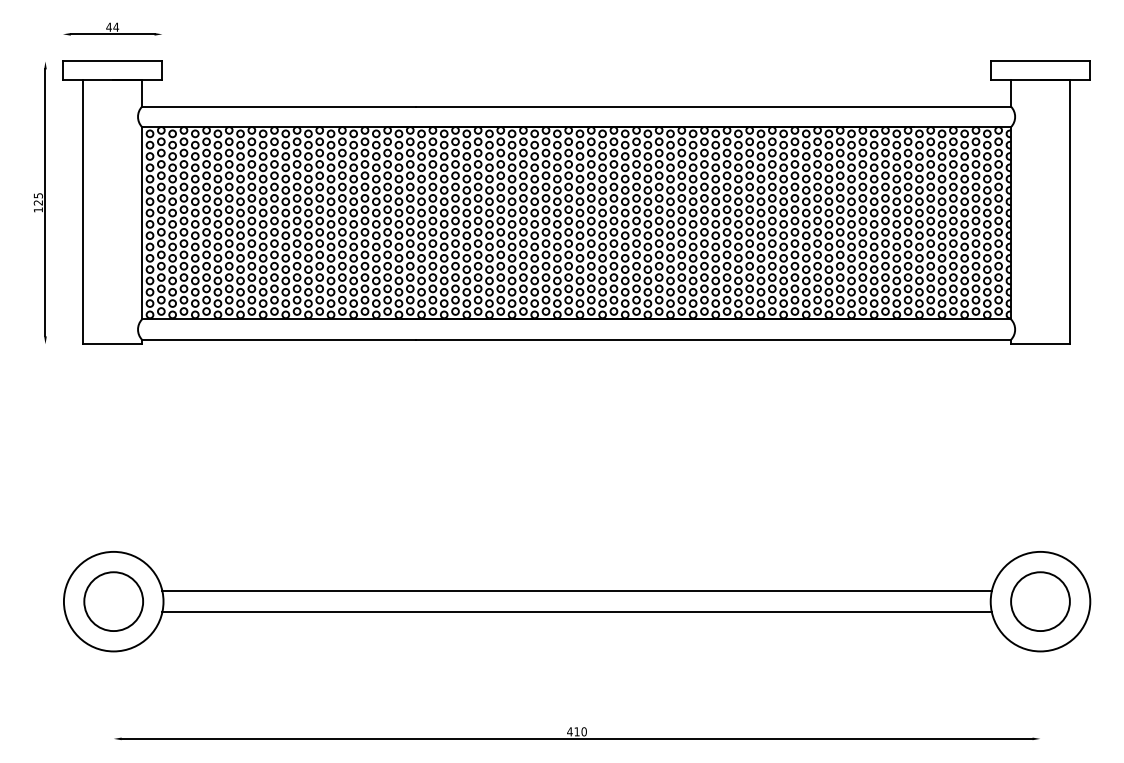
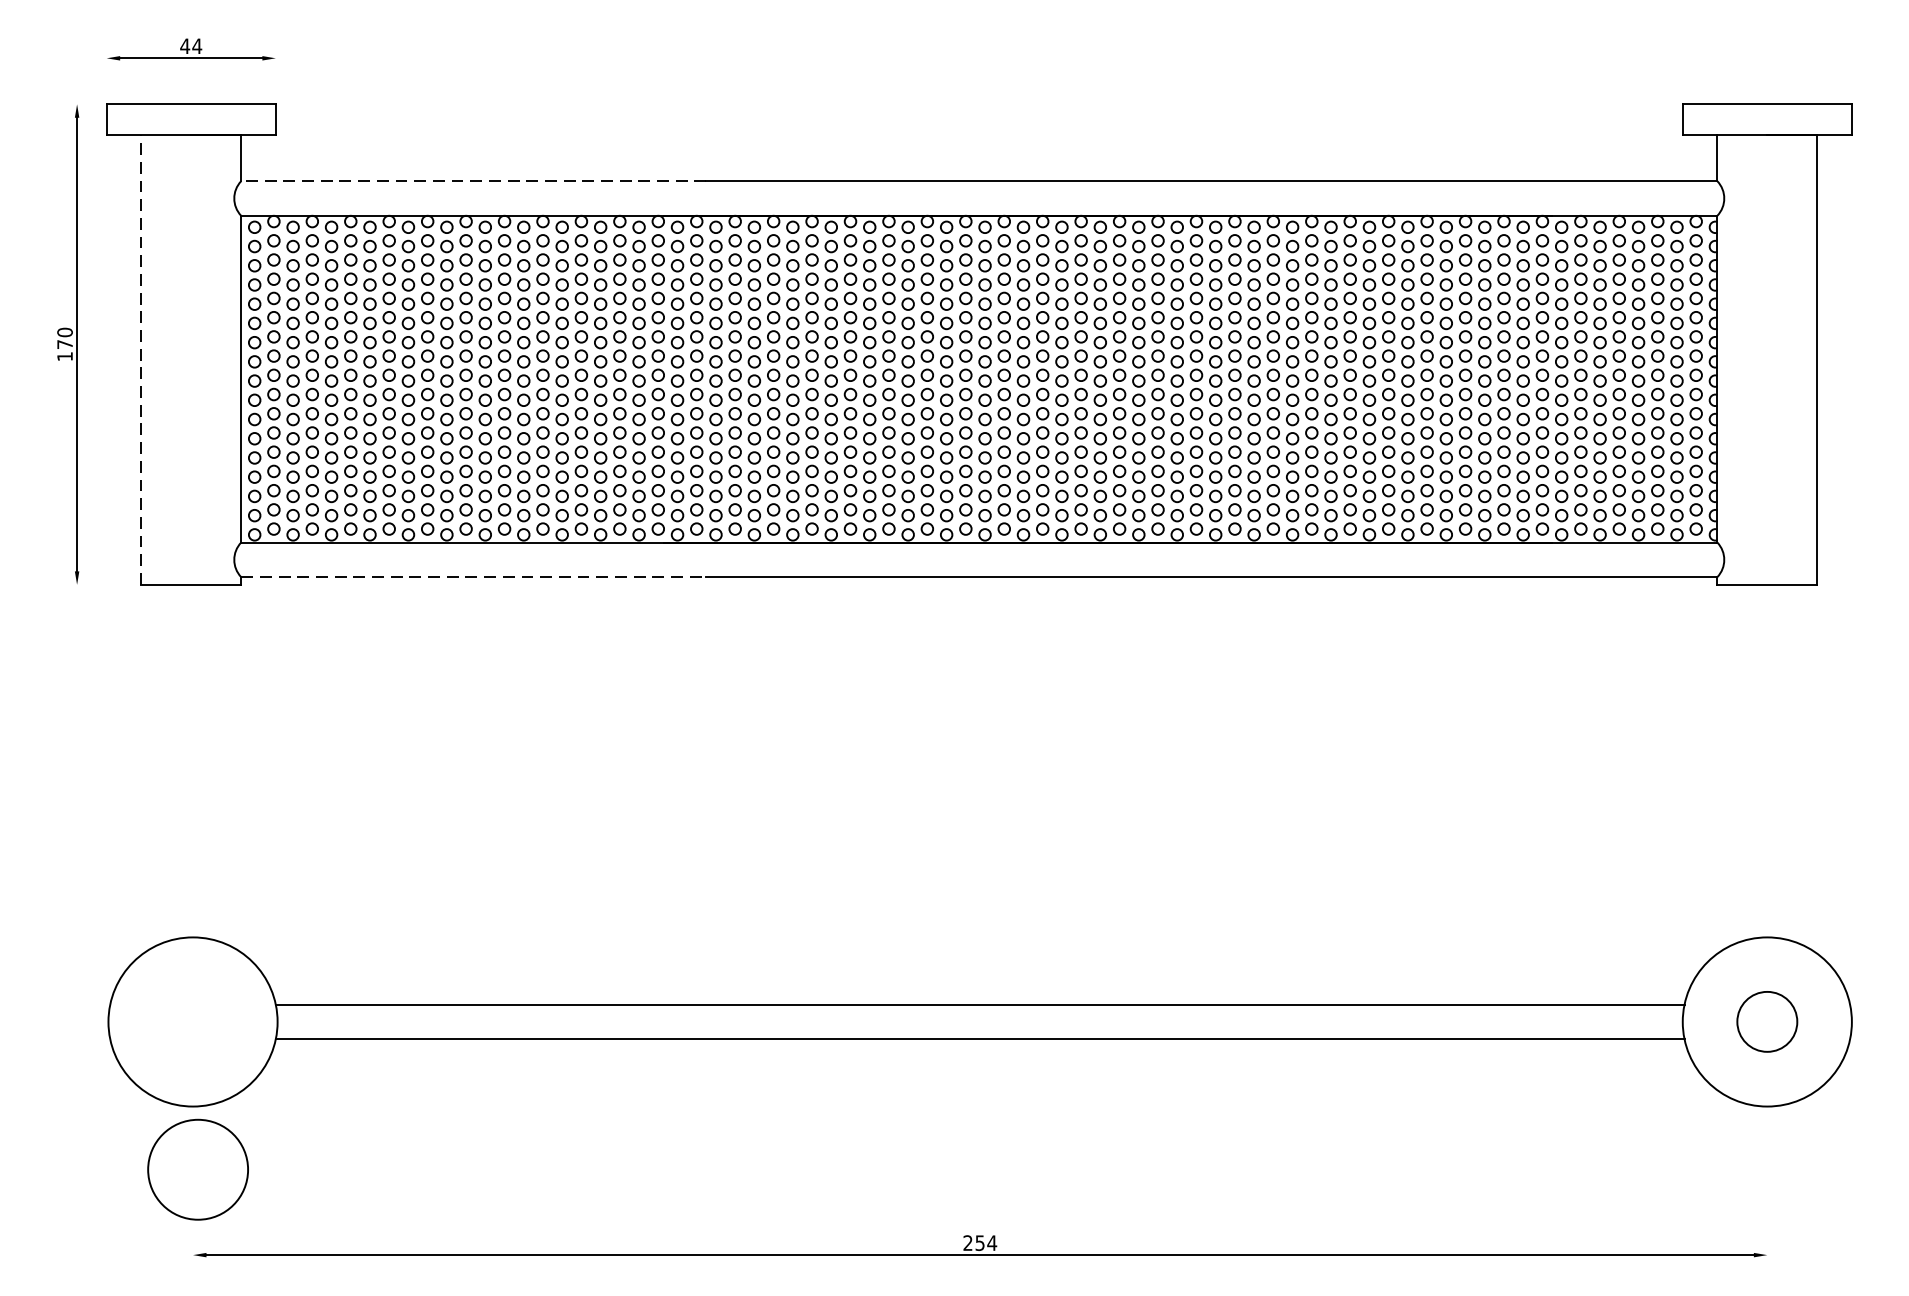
line: (279, 106) -> (474, 180), solid -> dashed
text: (37, 199) -> (63, 338), 125 -> 170
line: (83, 211) -> (141, 359), solid -> dashed
line: (279, 339) -> (474, 576), solid -> dashed
circle: (113, 601) -> (197, 1169), moved
circle: (1040, 601) -> (1767, 1021), size x0.6
text: (577, 731) -> (980, 1242), 410 -> 254

